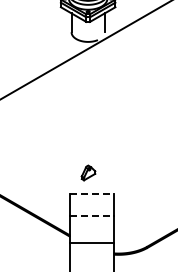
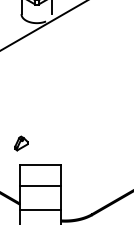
part: (88, 172) -> (21, 143), moved
line: (92, 194) -> (40, 165), dashed -> solid
line: (92, 216) -> (40, 185), dashed -> solid

